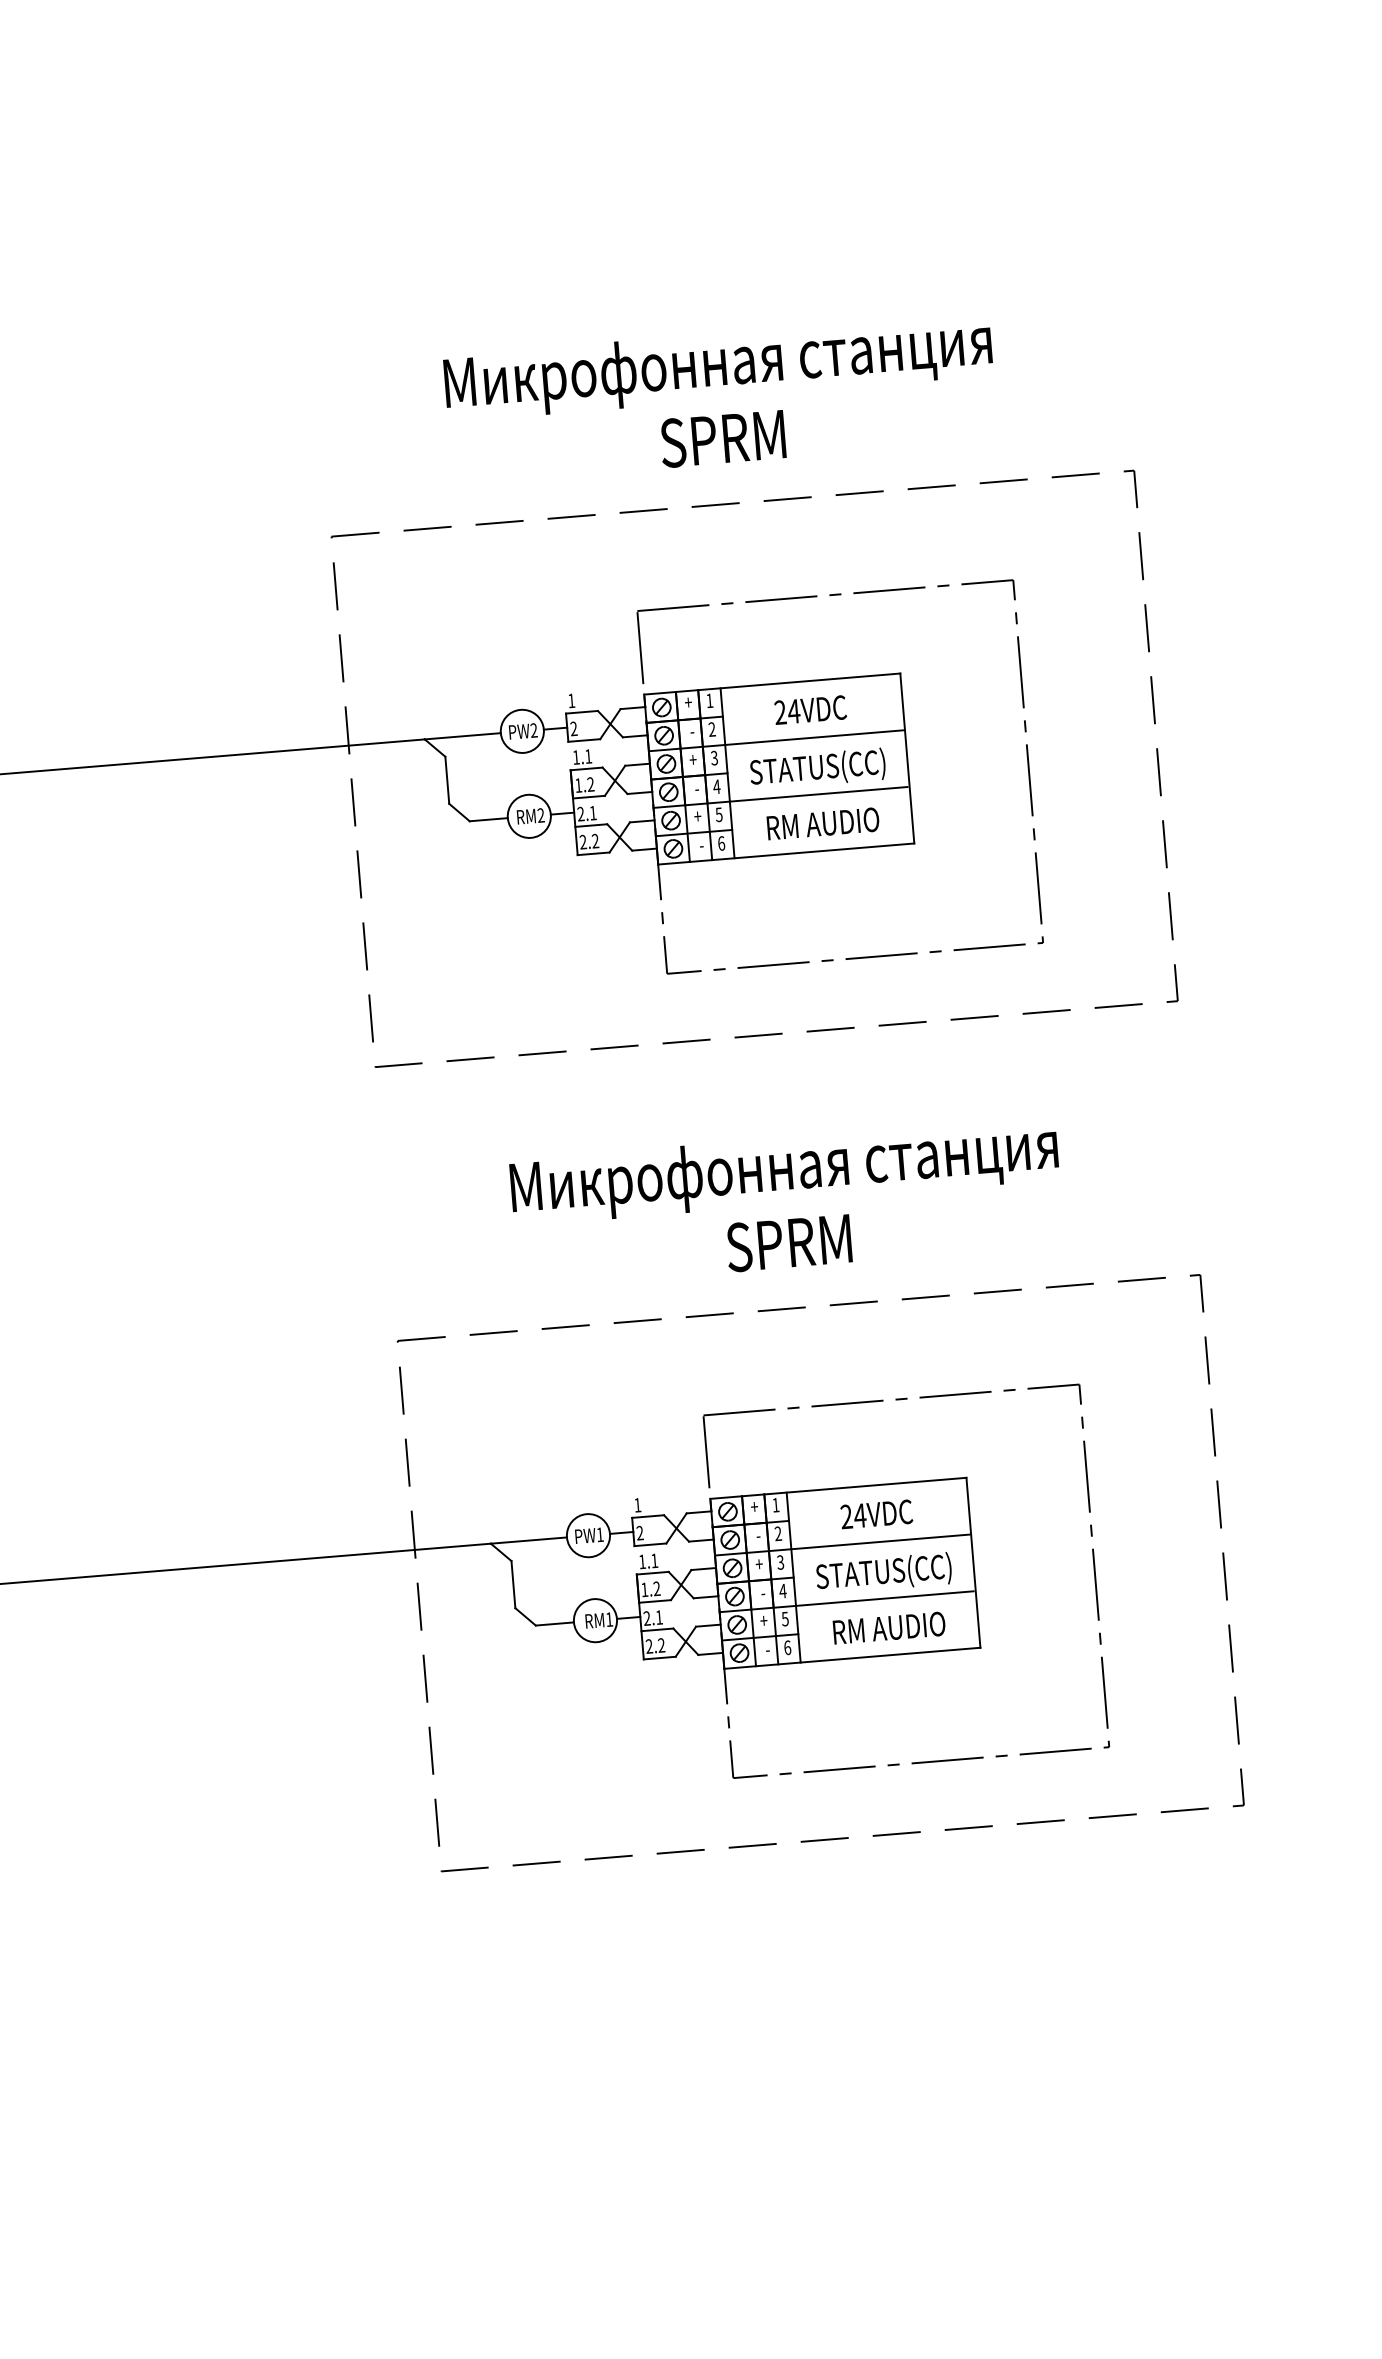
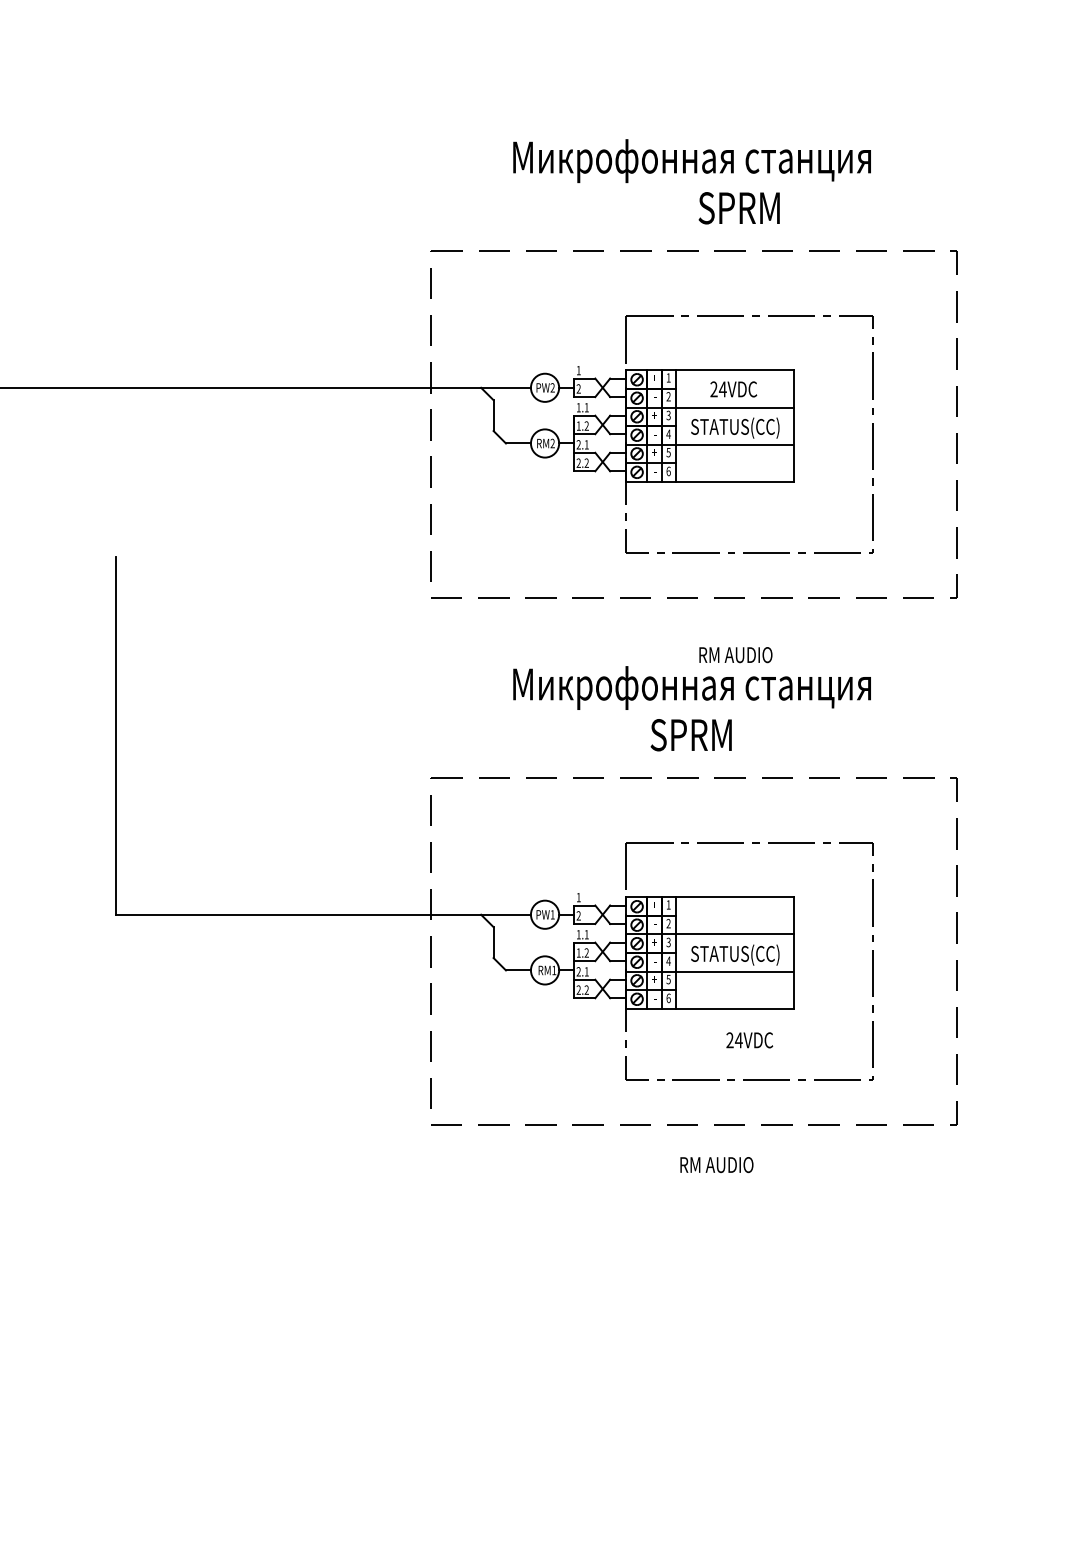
text: (721, 439) -> (738, 208), moved
text: (822, 824) -> (735, 655), moved
text: (876, 1514) -> (749, 1040), moved
text: (888, 1628) -> (716, 1165), moved

